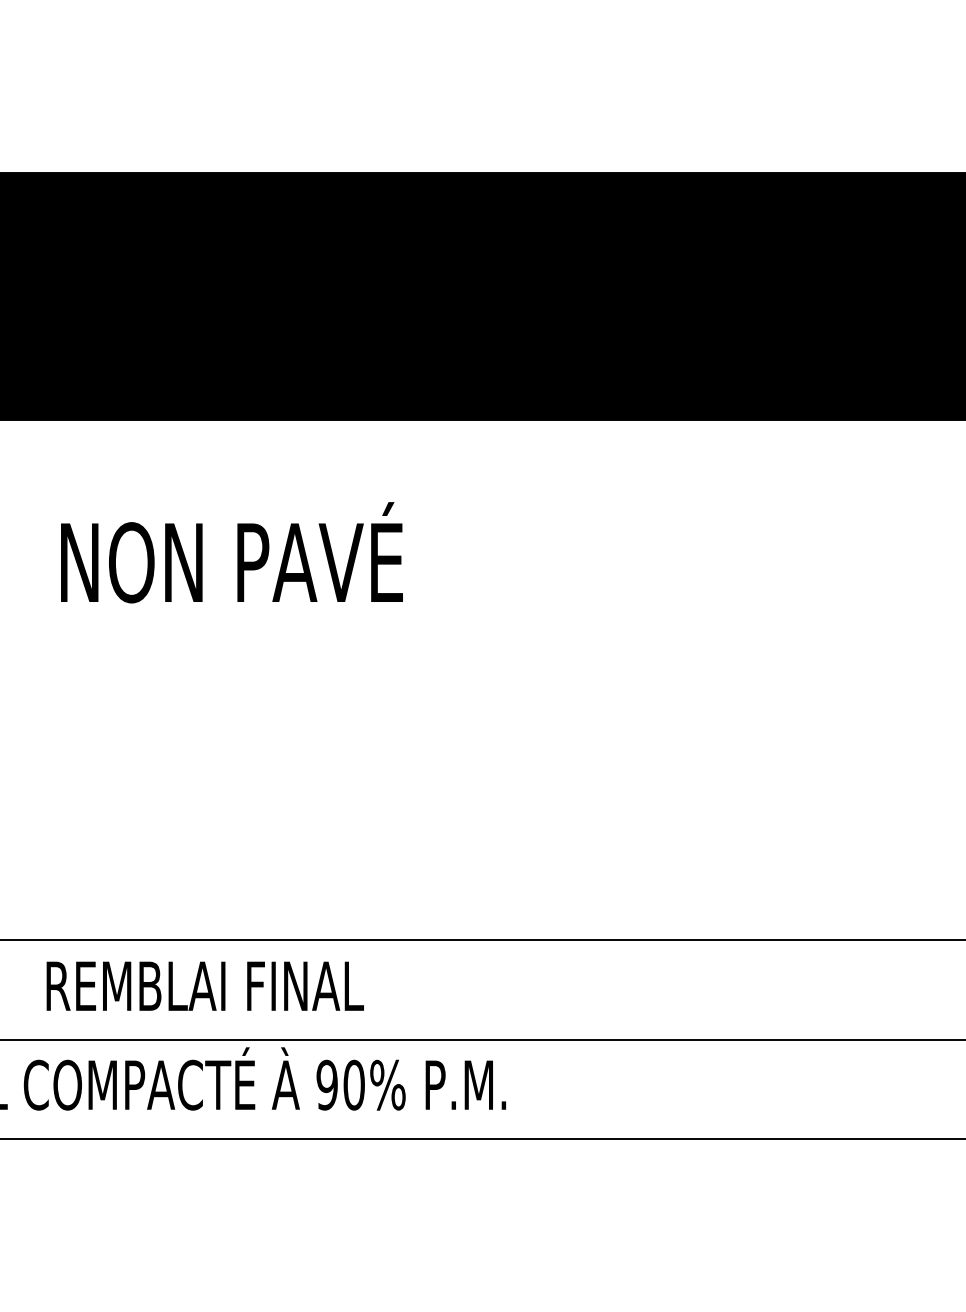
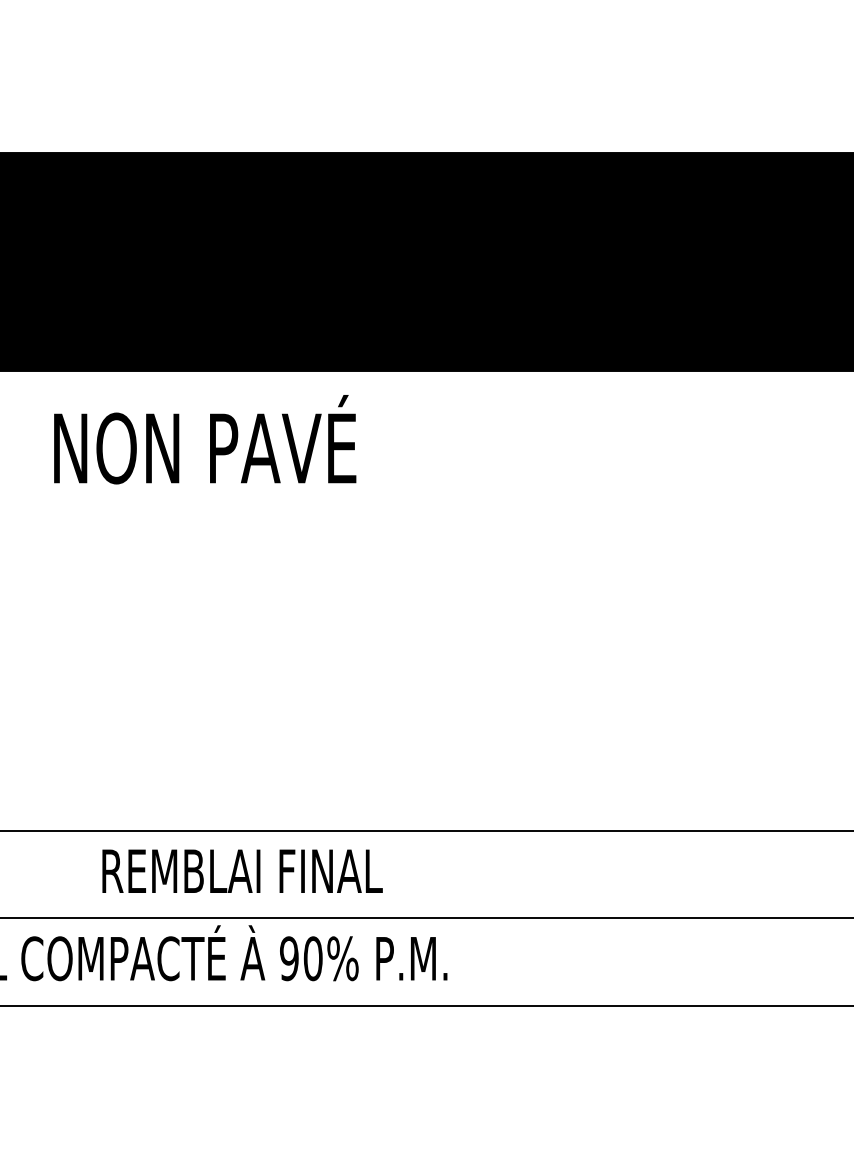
text: (231, 552) -> (204, 439), moved
text: (204, 985) -> (241, 870), moved

